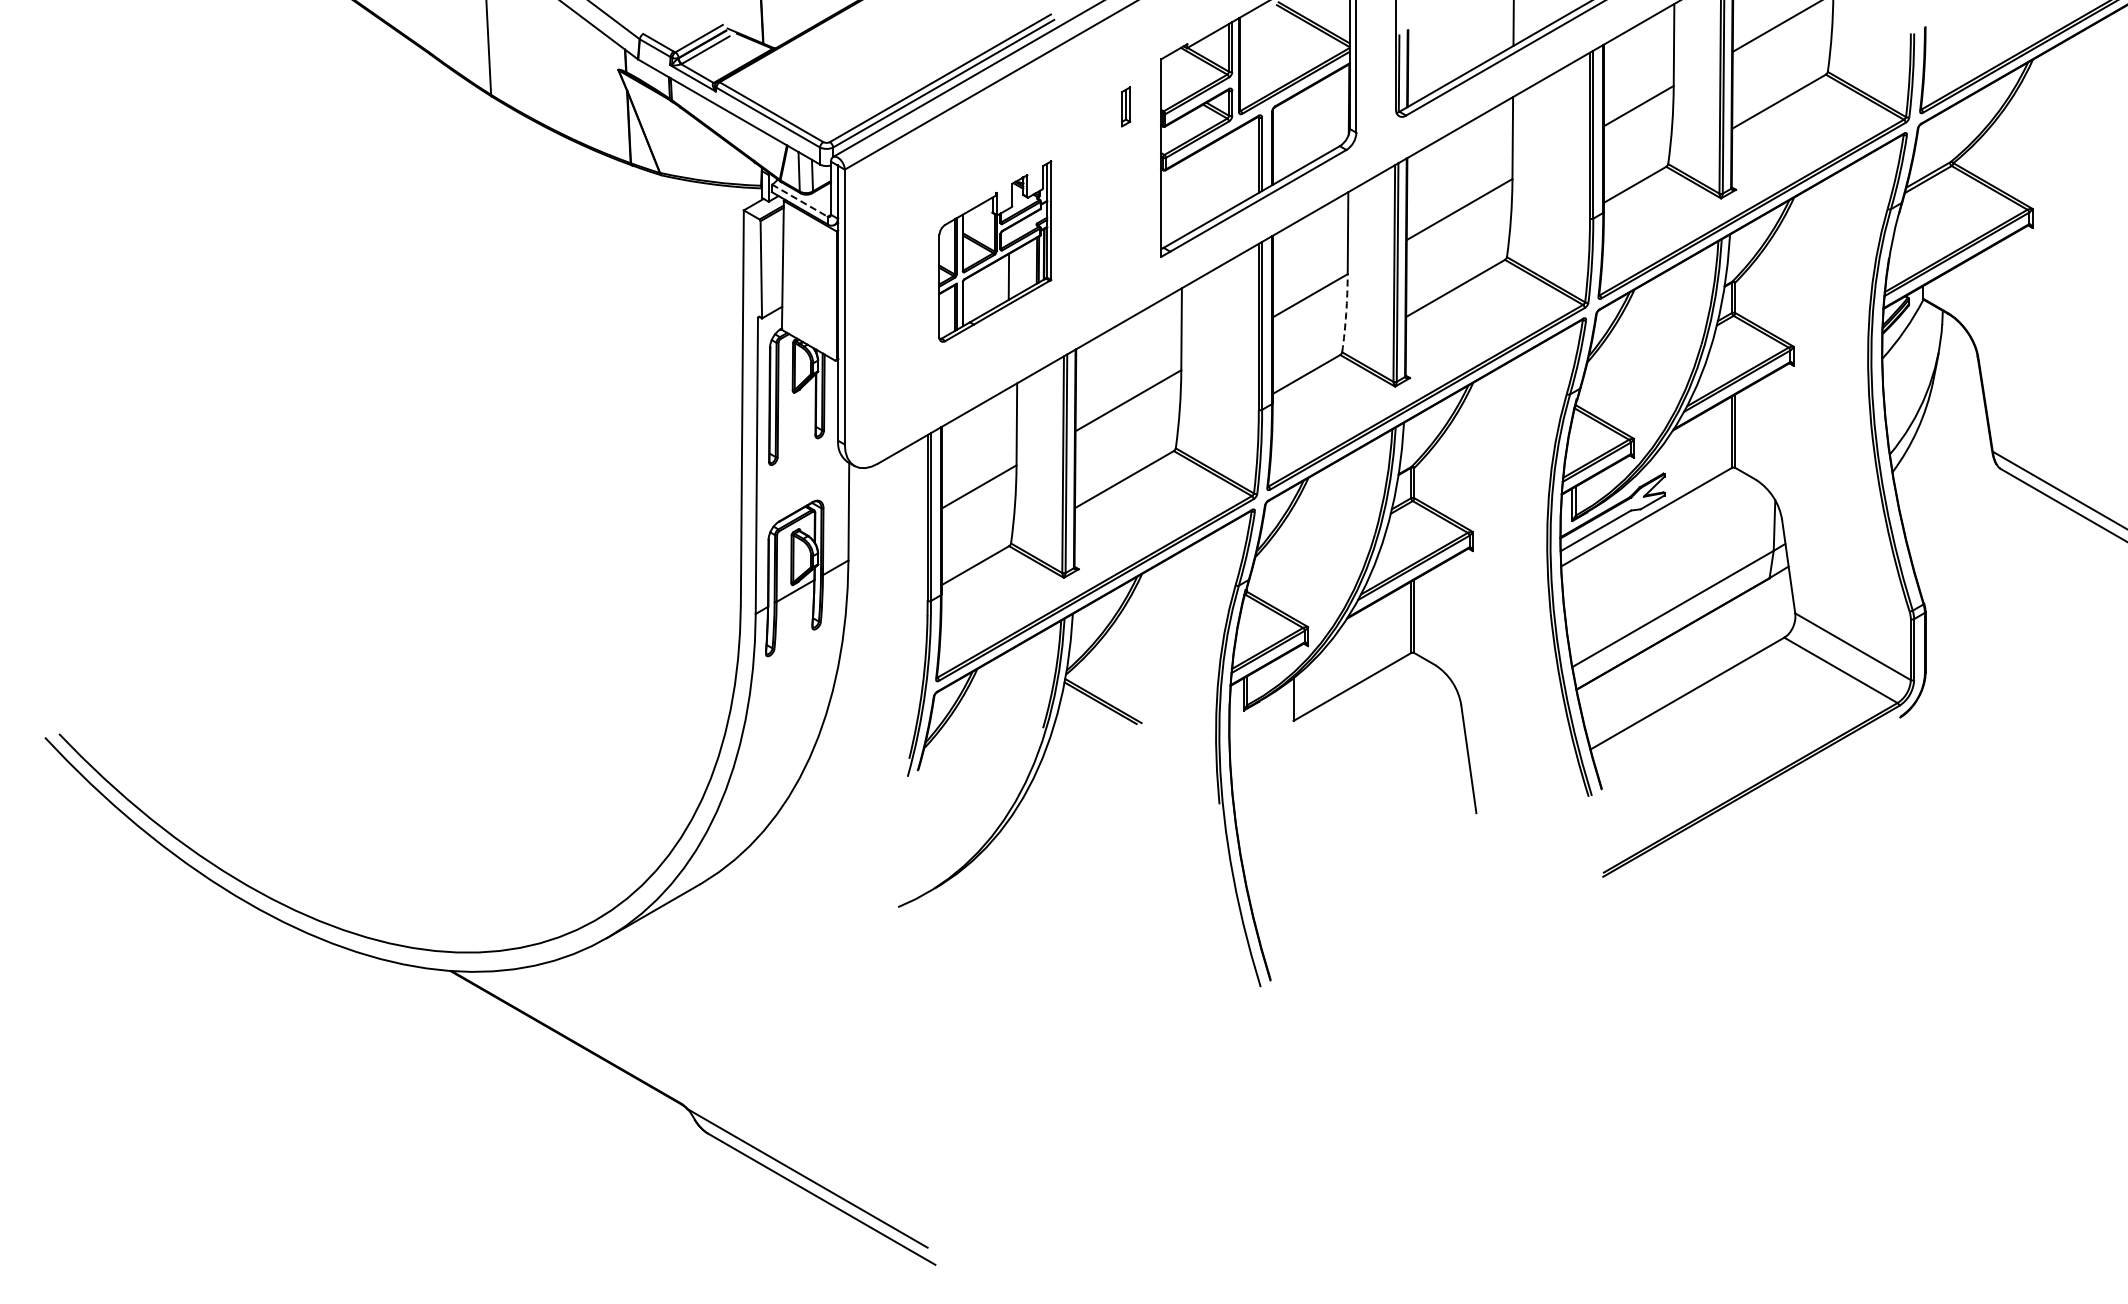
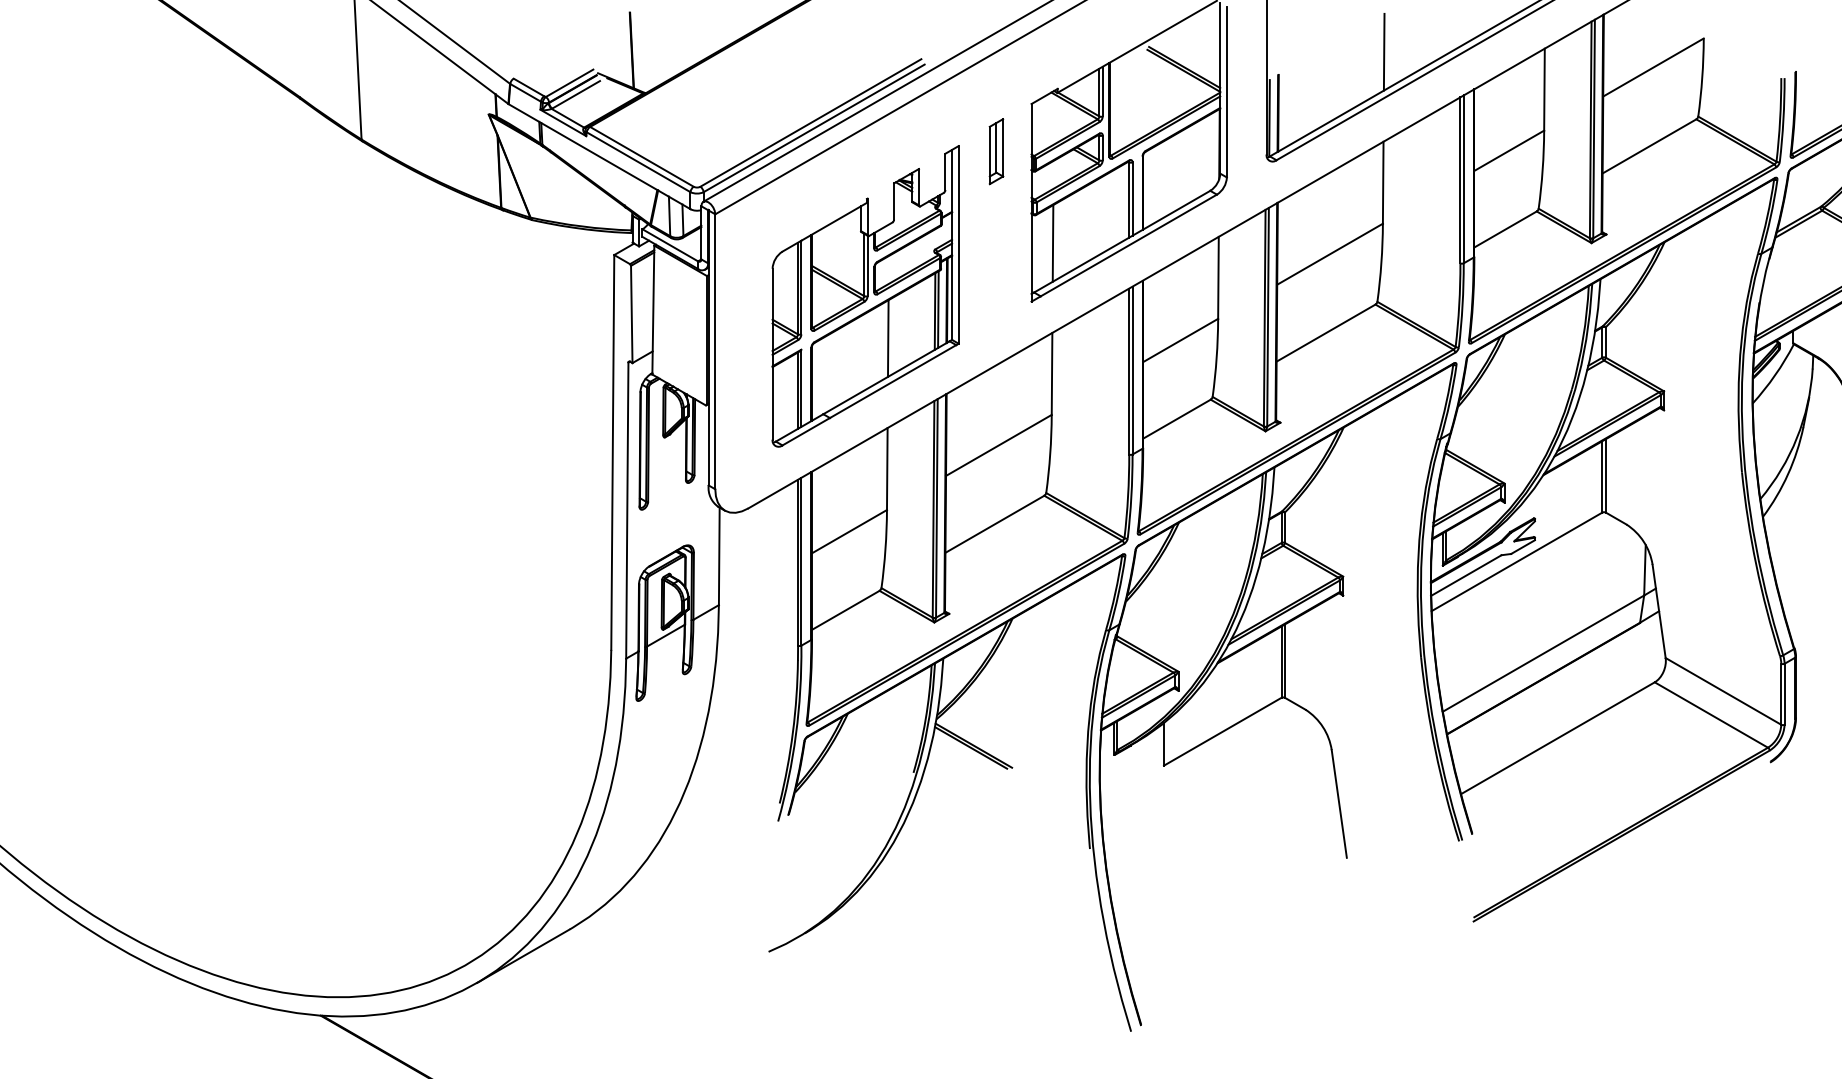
part: (1125, 106) -> (995, 151), size x1.67
line: (1182, 198) -> (1052, 243), added
line: (800, 200) -> (670, 245), dashed -> solid
part: (995, 251) -> (865, 296), size x1.67
arc: (1346, 313) -> (1216, 358), dashed -> solid

